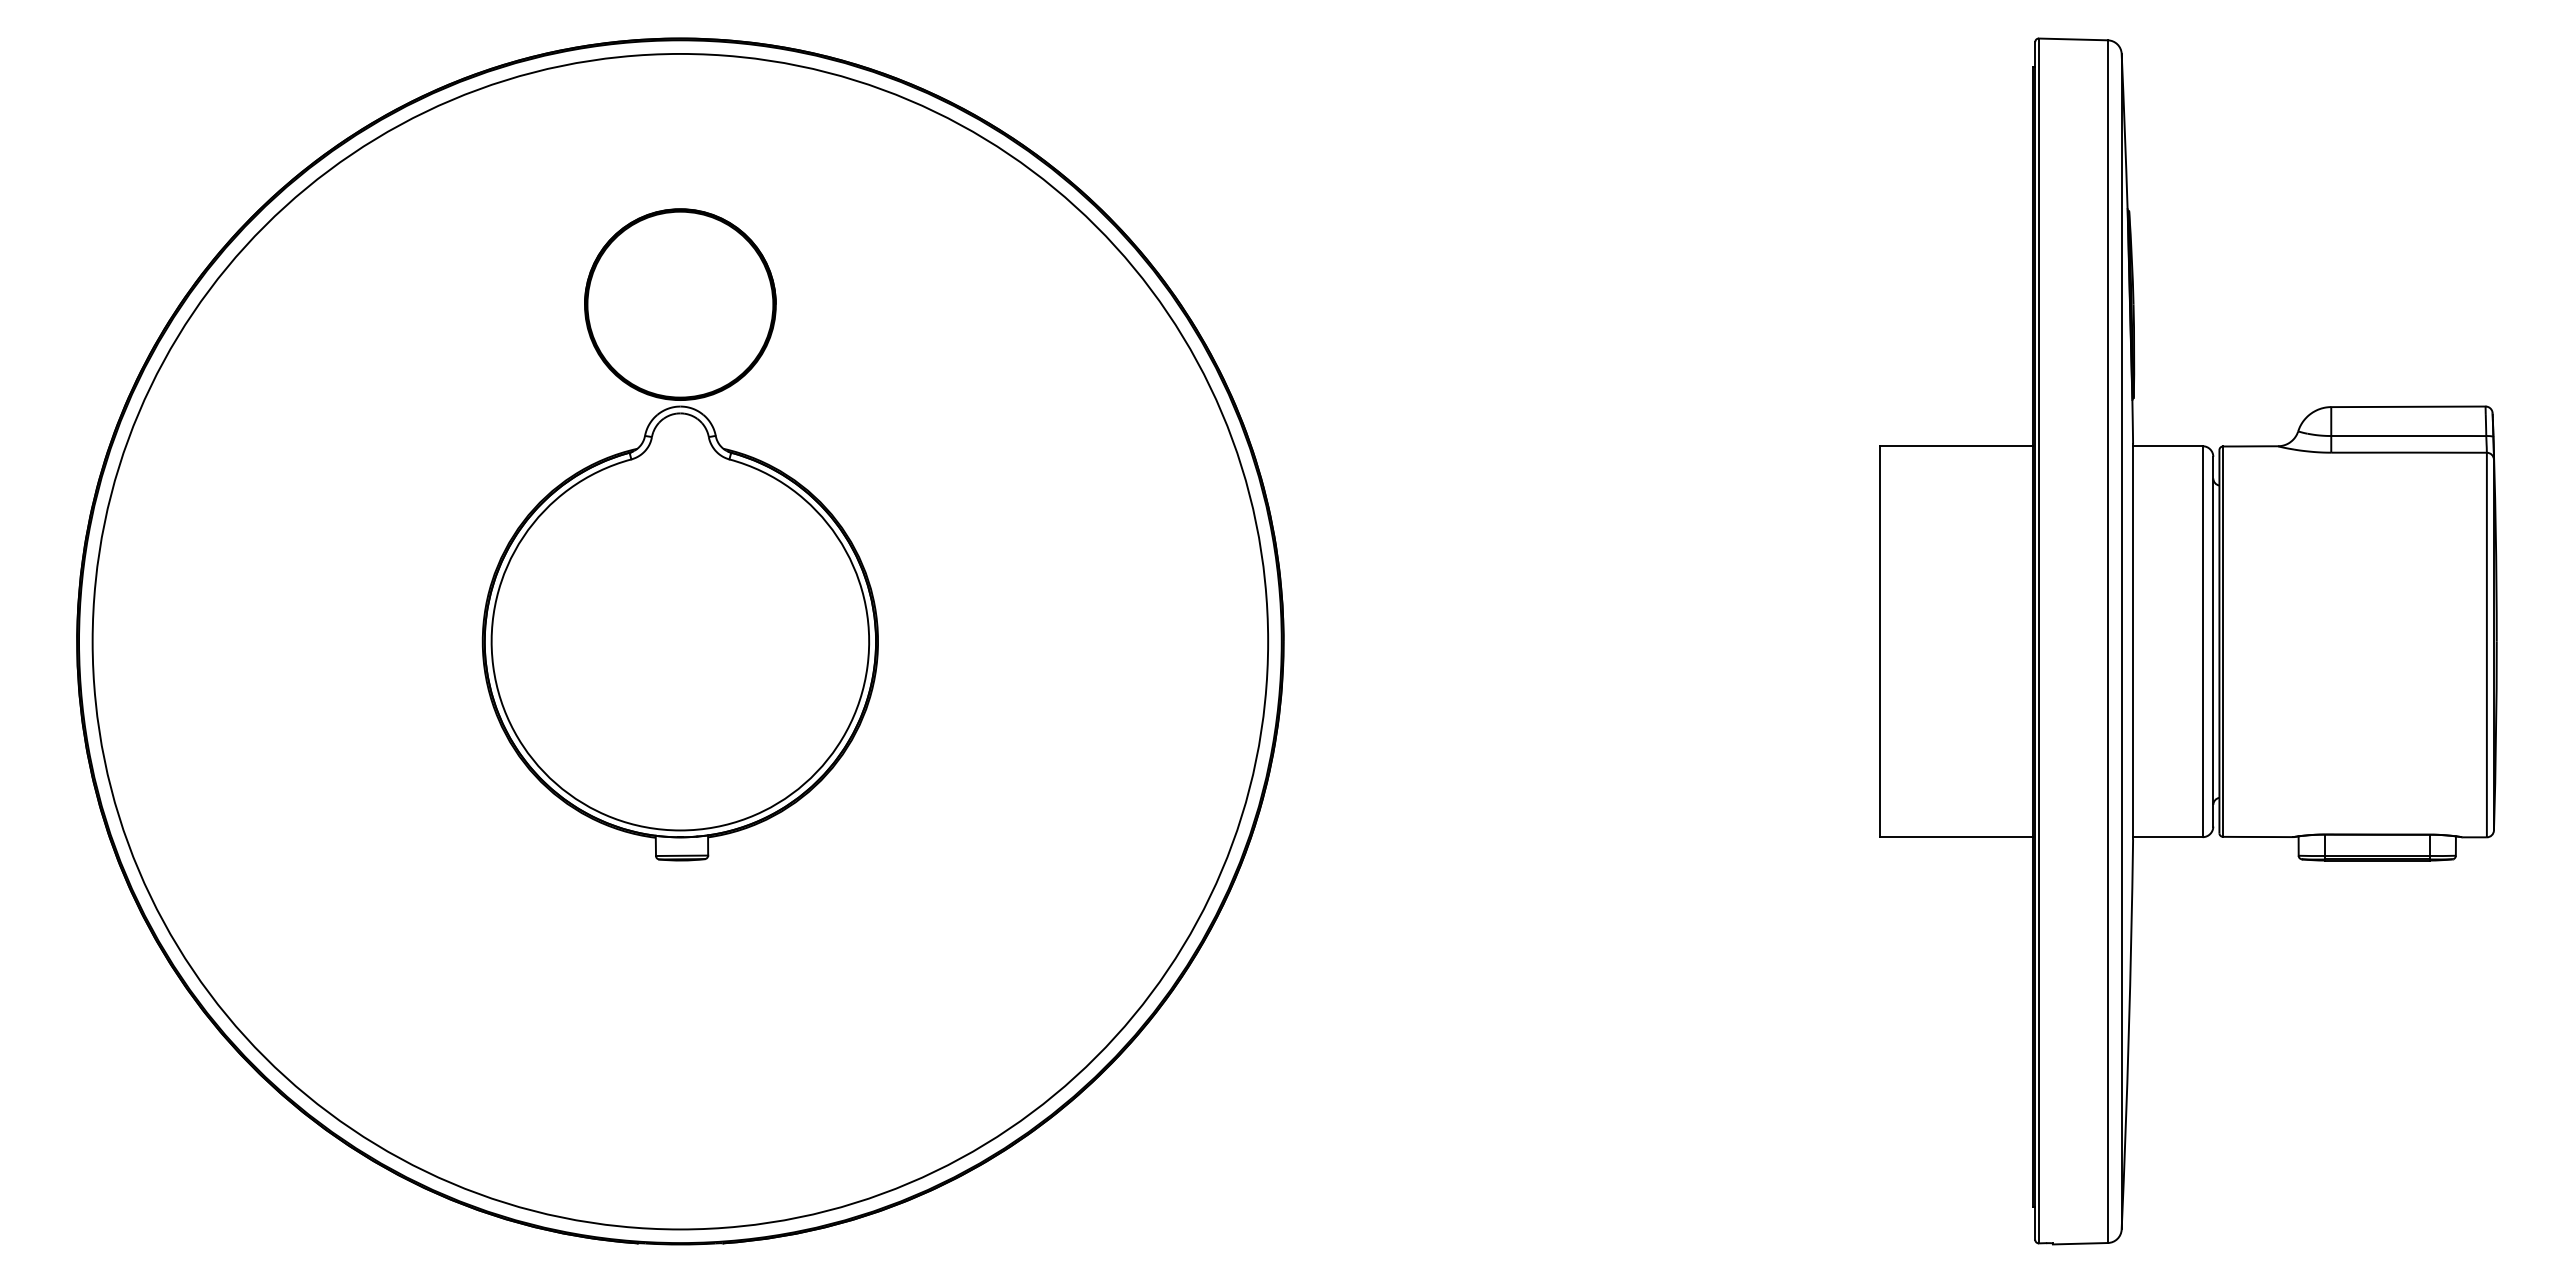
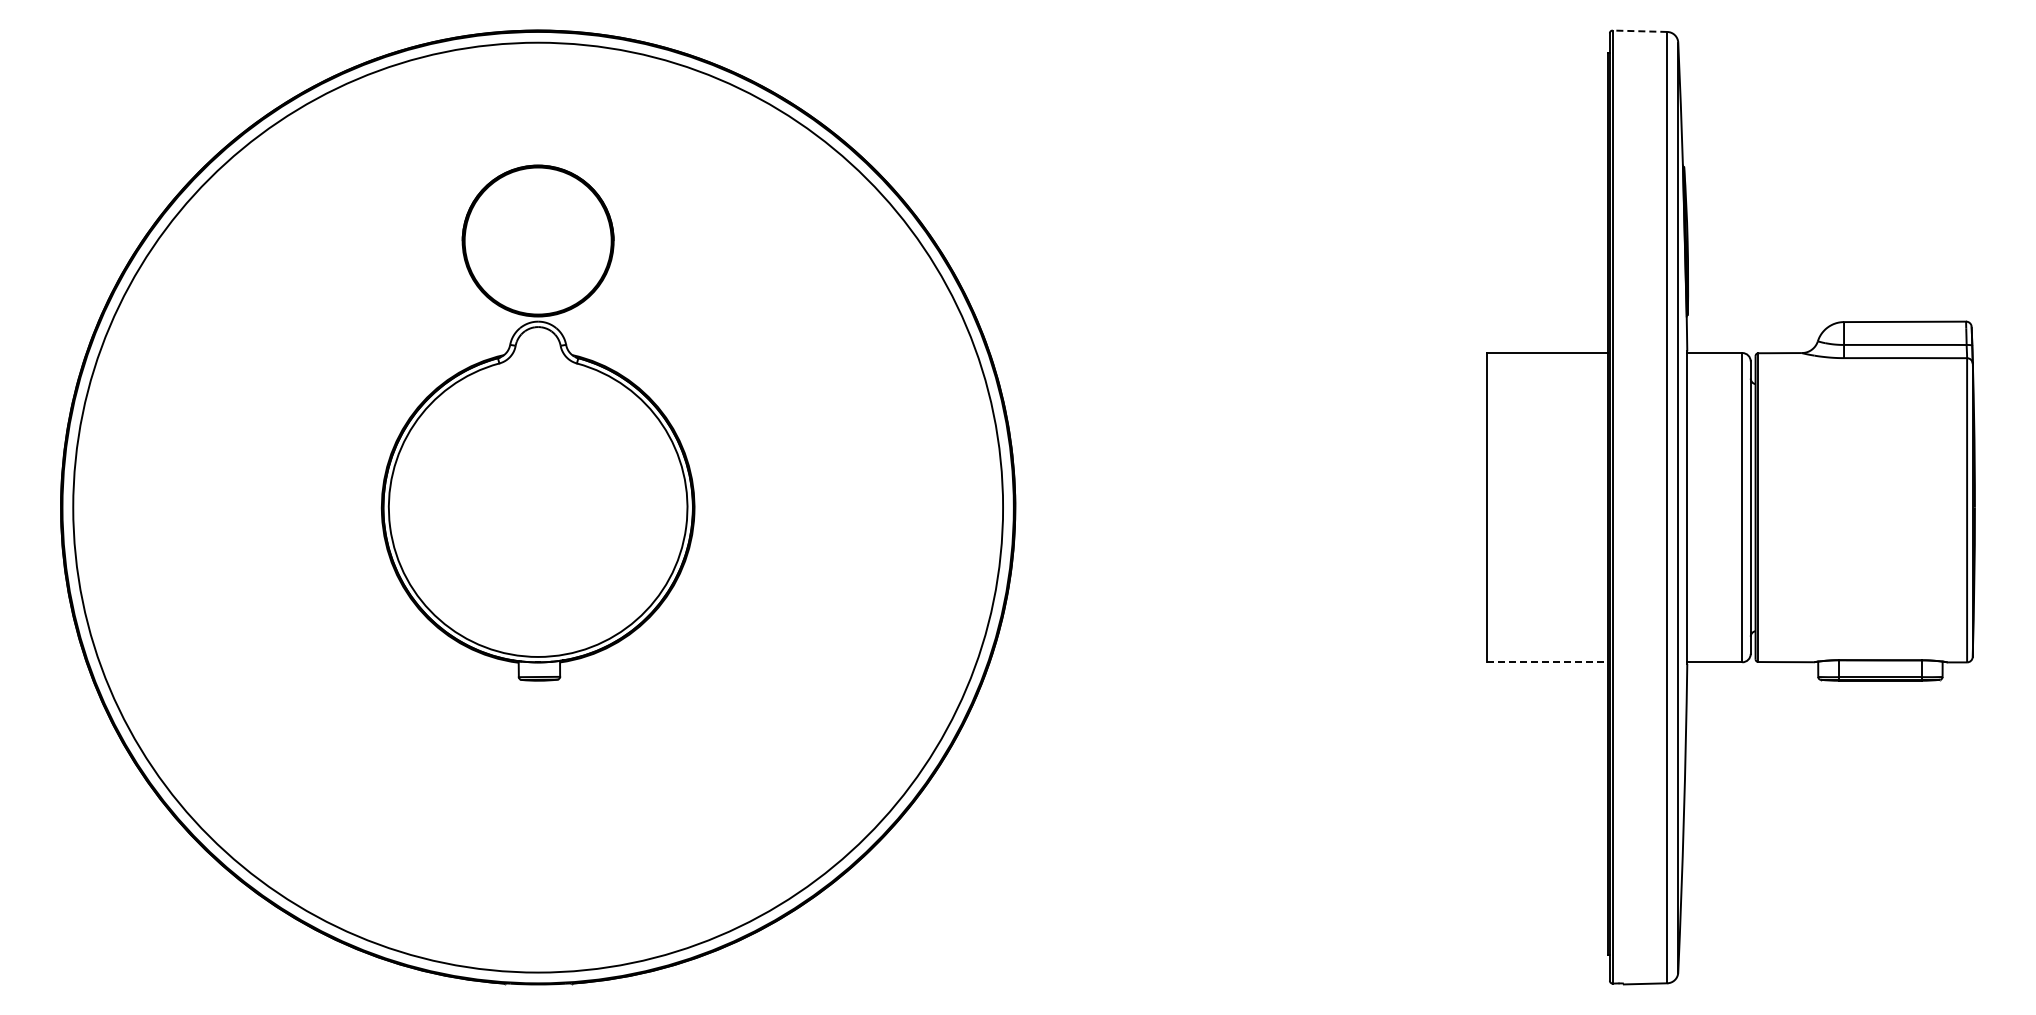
line: (2072, 39) -> (1639, 31), solid -> dashed
line: (1956, 837) -> (1547, 662), solid -> dashed

